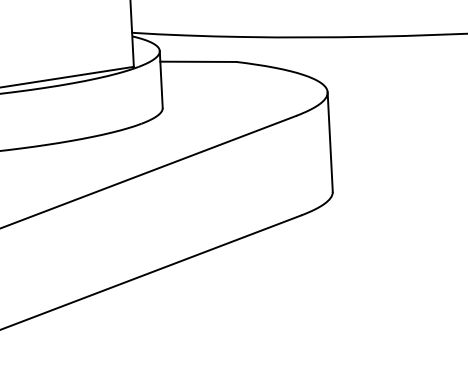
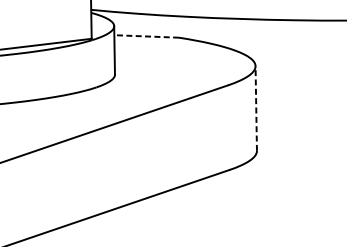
line: (197, 61) -> (145, 36), solid -> dashed
line: (330, 142) -> (256, 108), solid -> dashed

